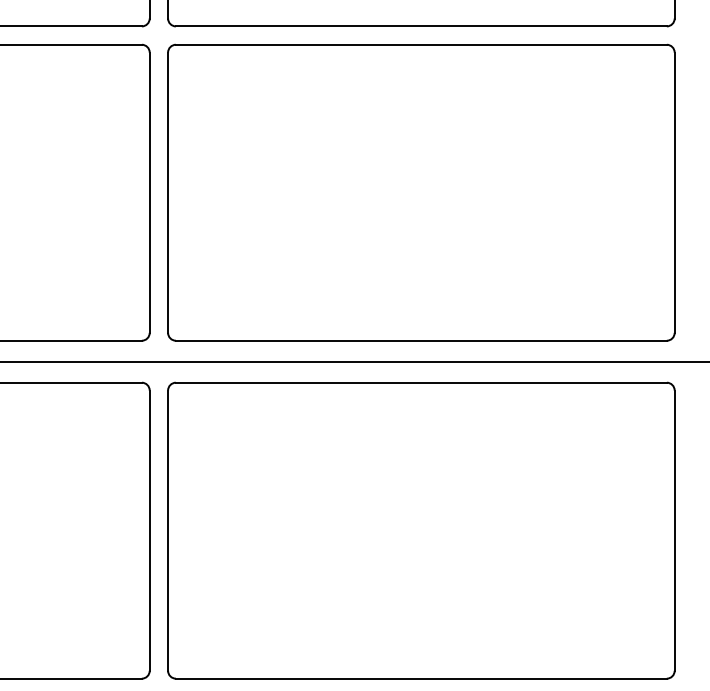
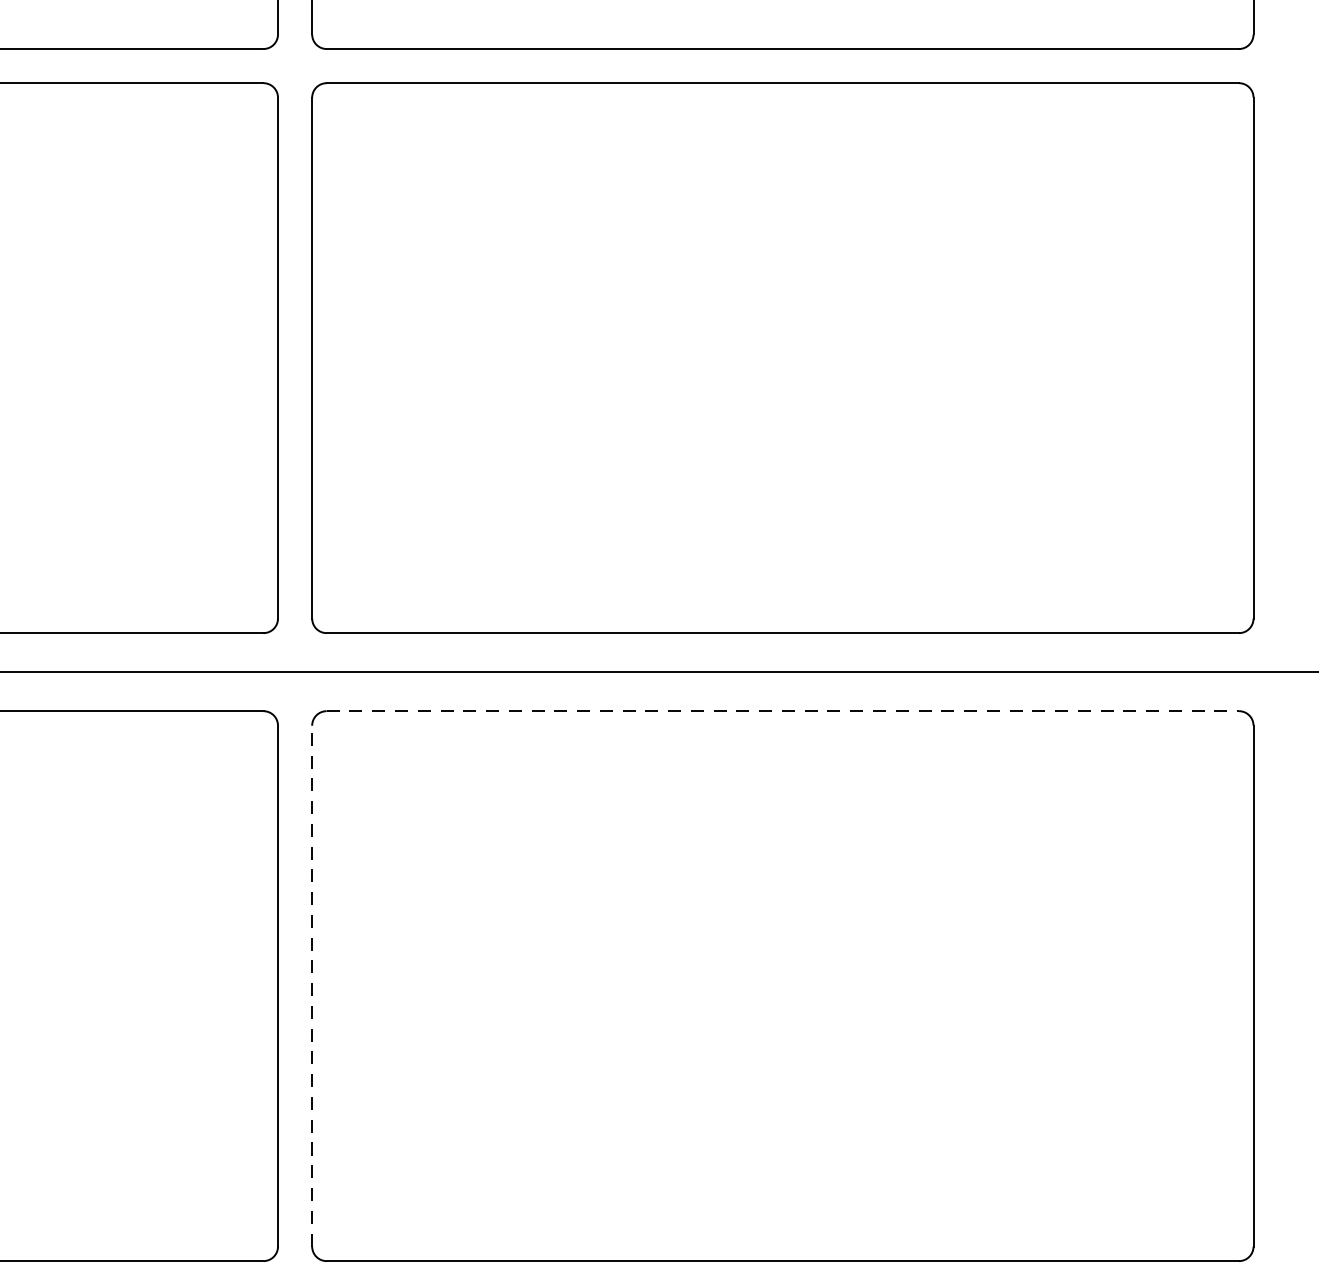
line: (421, 382) -> (783, 710), solid -> dashed
line: (168, 530) -> (312, 985), solid -> dashed

